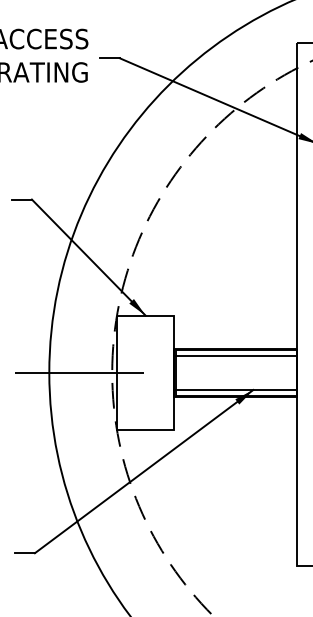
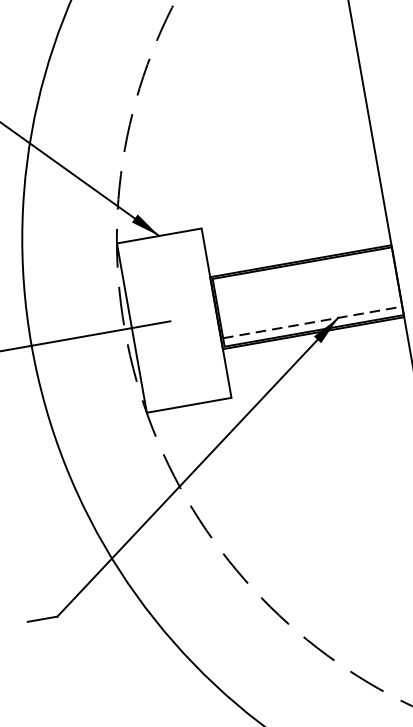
line: (235, 355) -> (302, 271), removed
line: (236, 389) -> (313, 321), solid -> dashed

